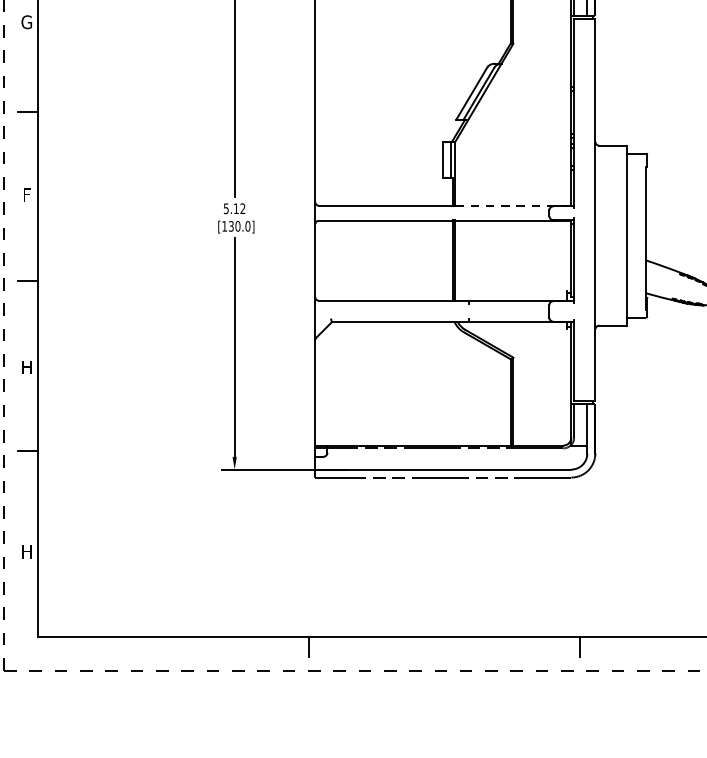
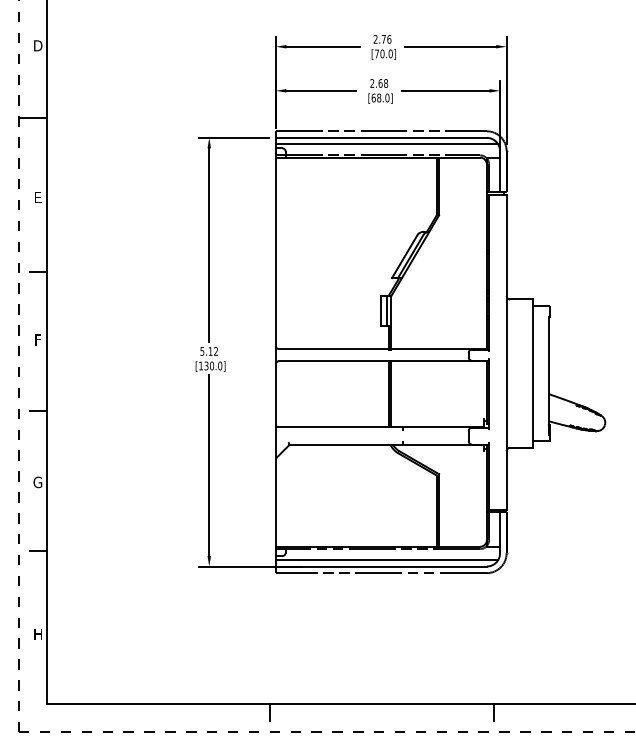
text: (26, 22) -> (37, 197), G -> E
line: (513, 205) -> (439, 348), dashed -> solid
text: (26, 367) -> (37, 482), H -> G
line: (449, 461) -> (386, 559), added

